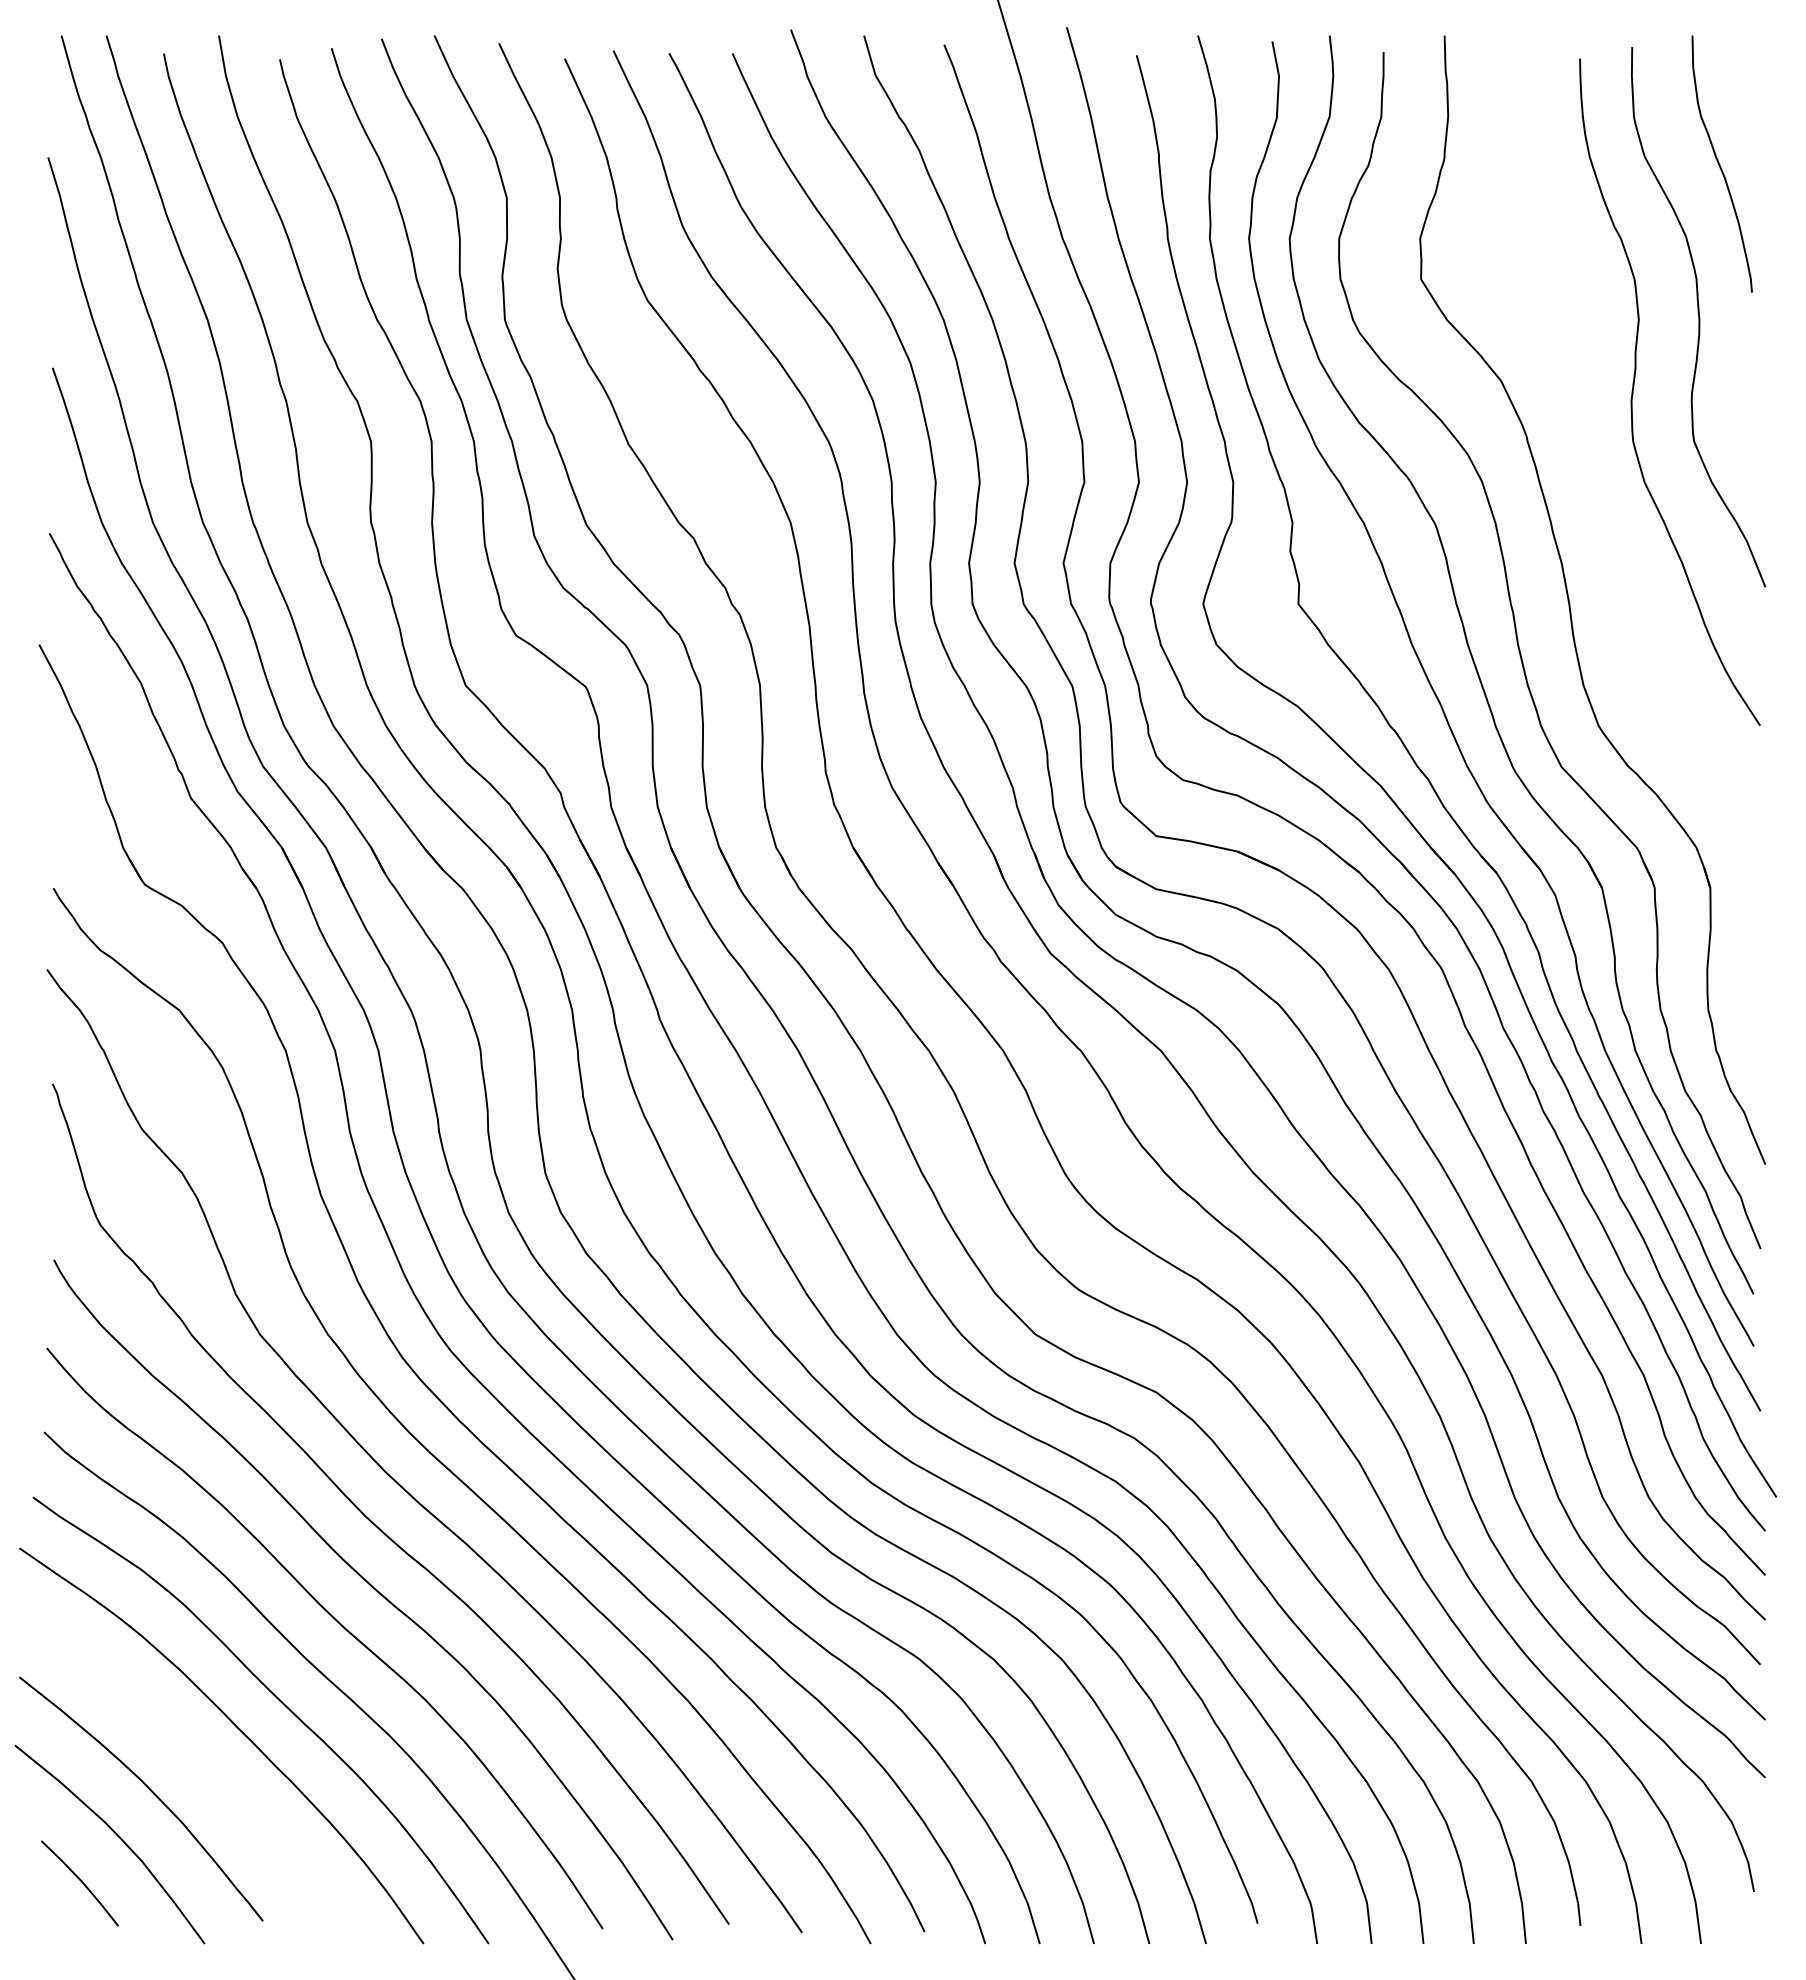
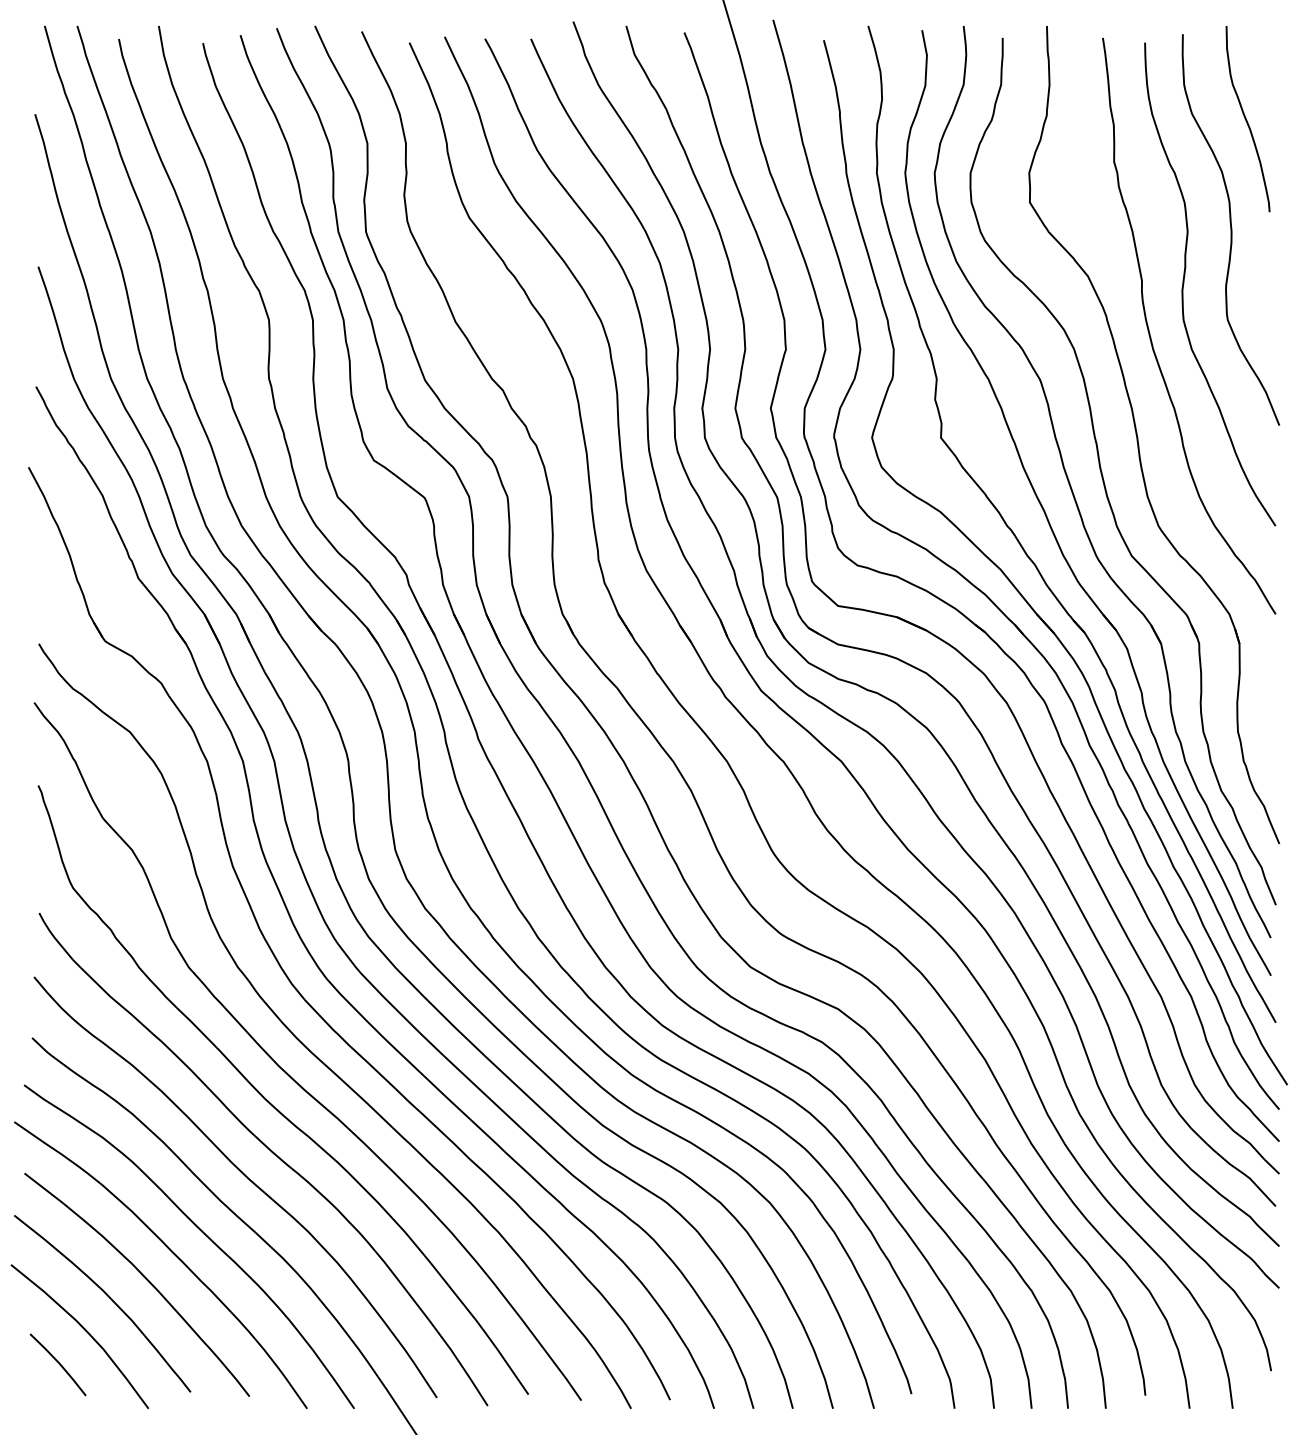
curve: (1587, 461) -> (1150, 334), added
curve: (198, 1762) -> (144, 1277), added

